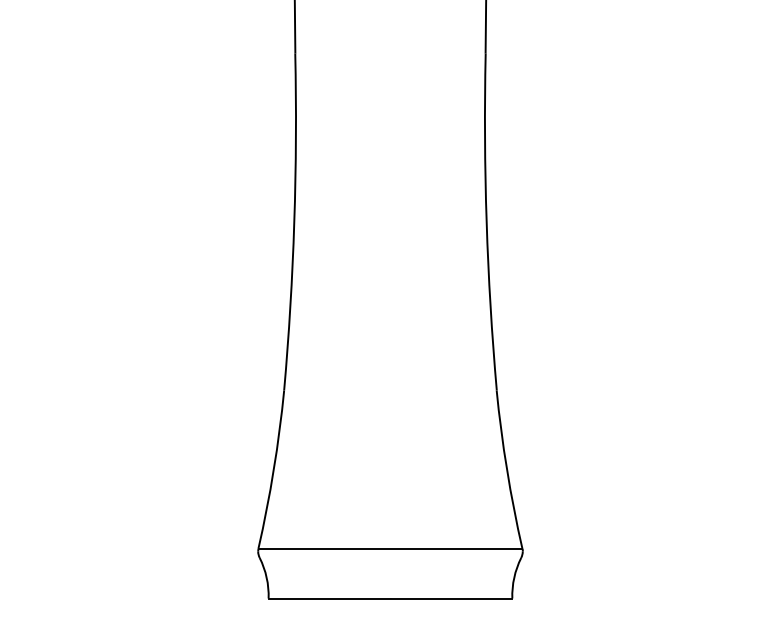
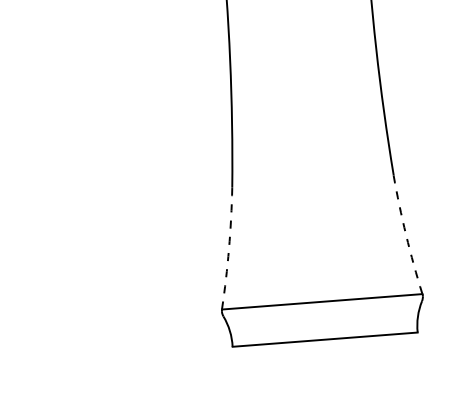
arc: (273, 469) -> (228, 248), solid -> dashed
arc: (507, 469) -> (406, 234), solid -> dashed

